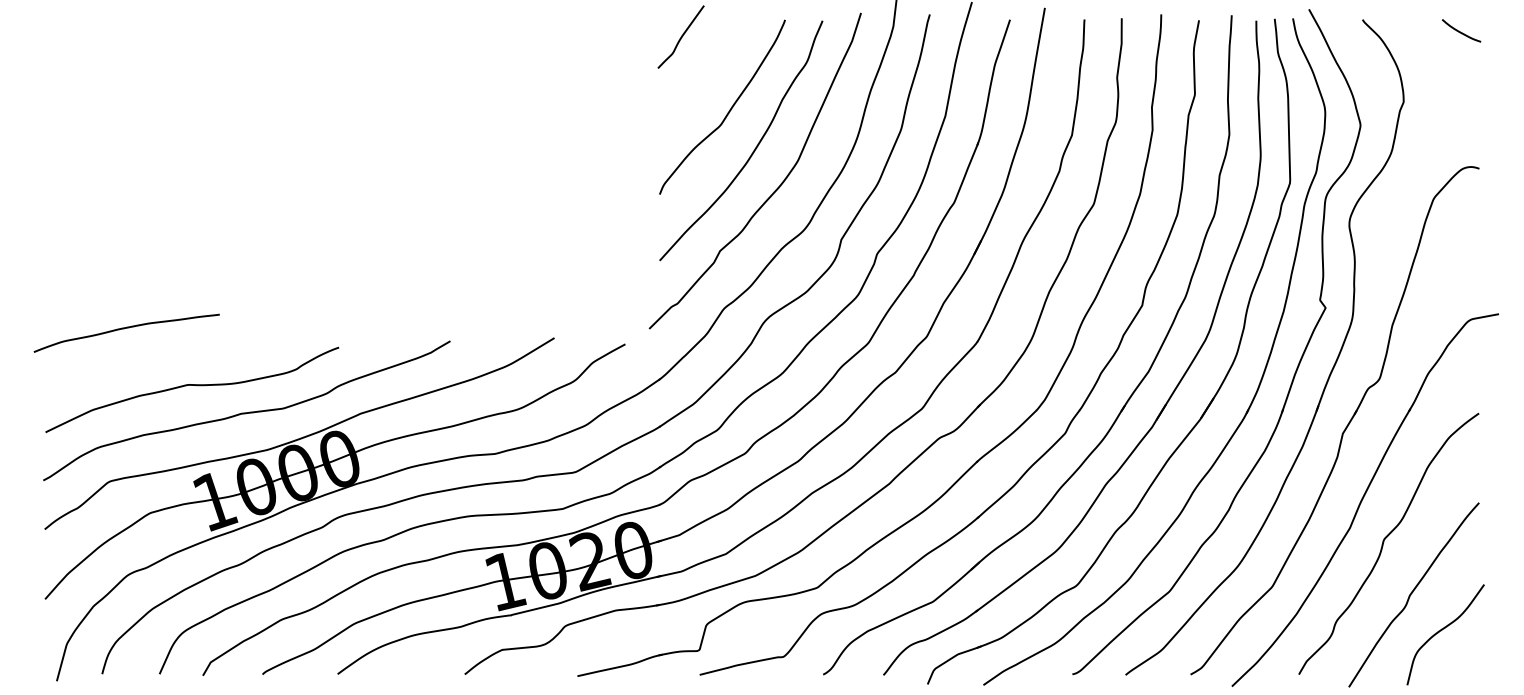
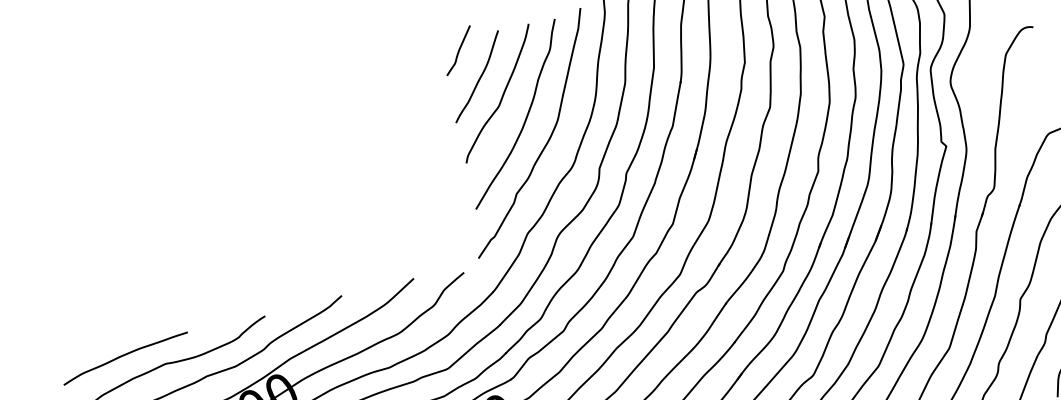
curve: (701, 81) -> (479, 78), added
curve: (124, 329) -> (123, 356), moved

